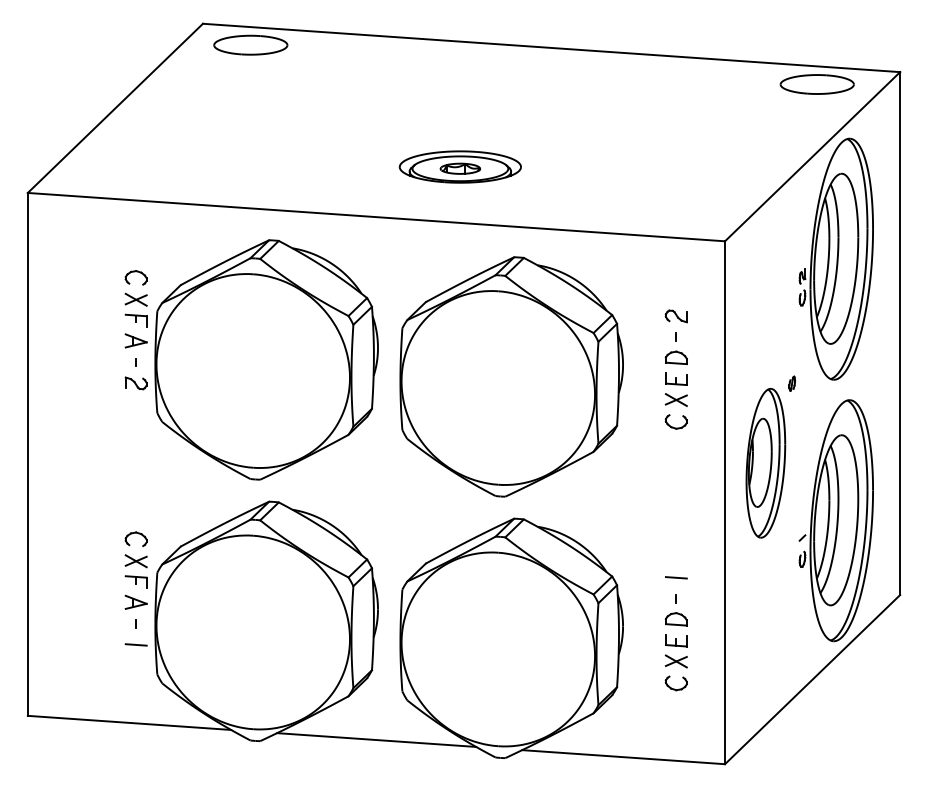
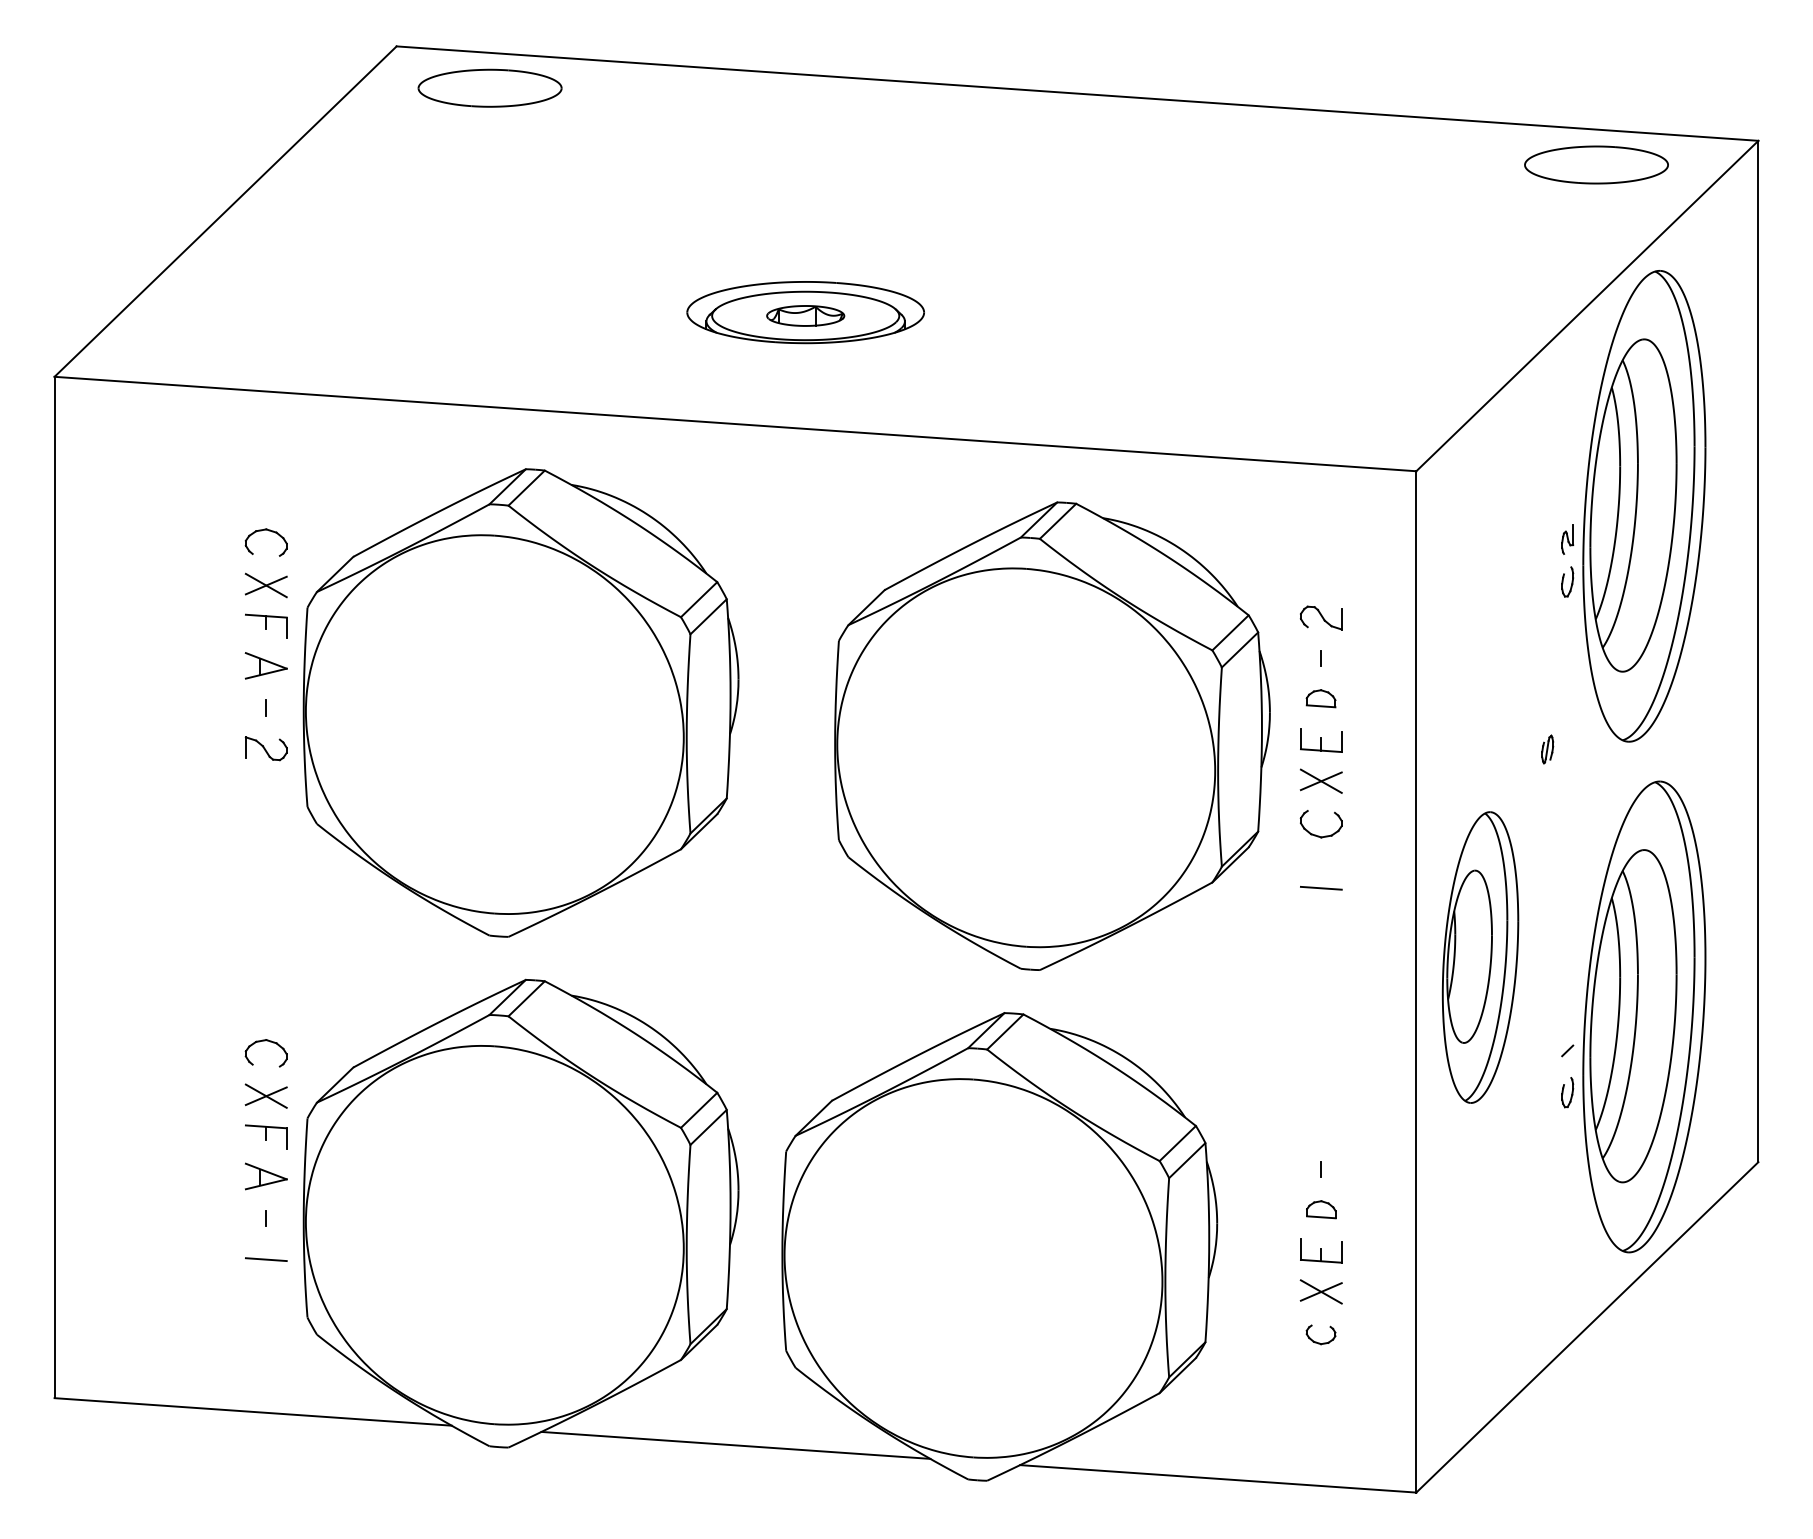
part: (459, 166) -> (803, 311), moved
part: (675, 357) -> (1319, 698), size x0.7
part: (511, 376) -> (1052, 735), moved
part: (765, 463) -> (1479, 957), moved
line: (676, 577) -> (1321, 887), moved
part: (676, 619) -> (1321, 1209), size x0.7
part: (675, 683) -> (1319, 1334), size x0.7

